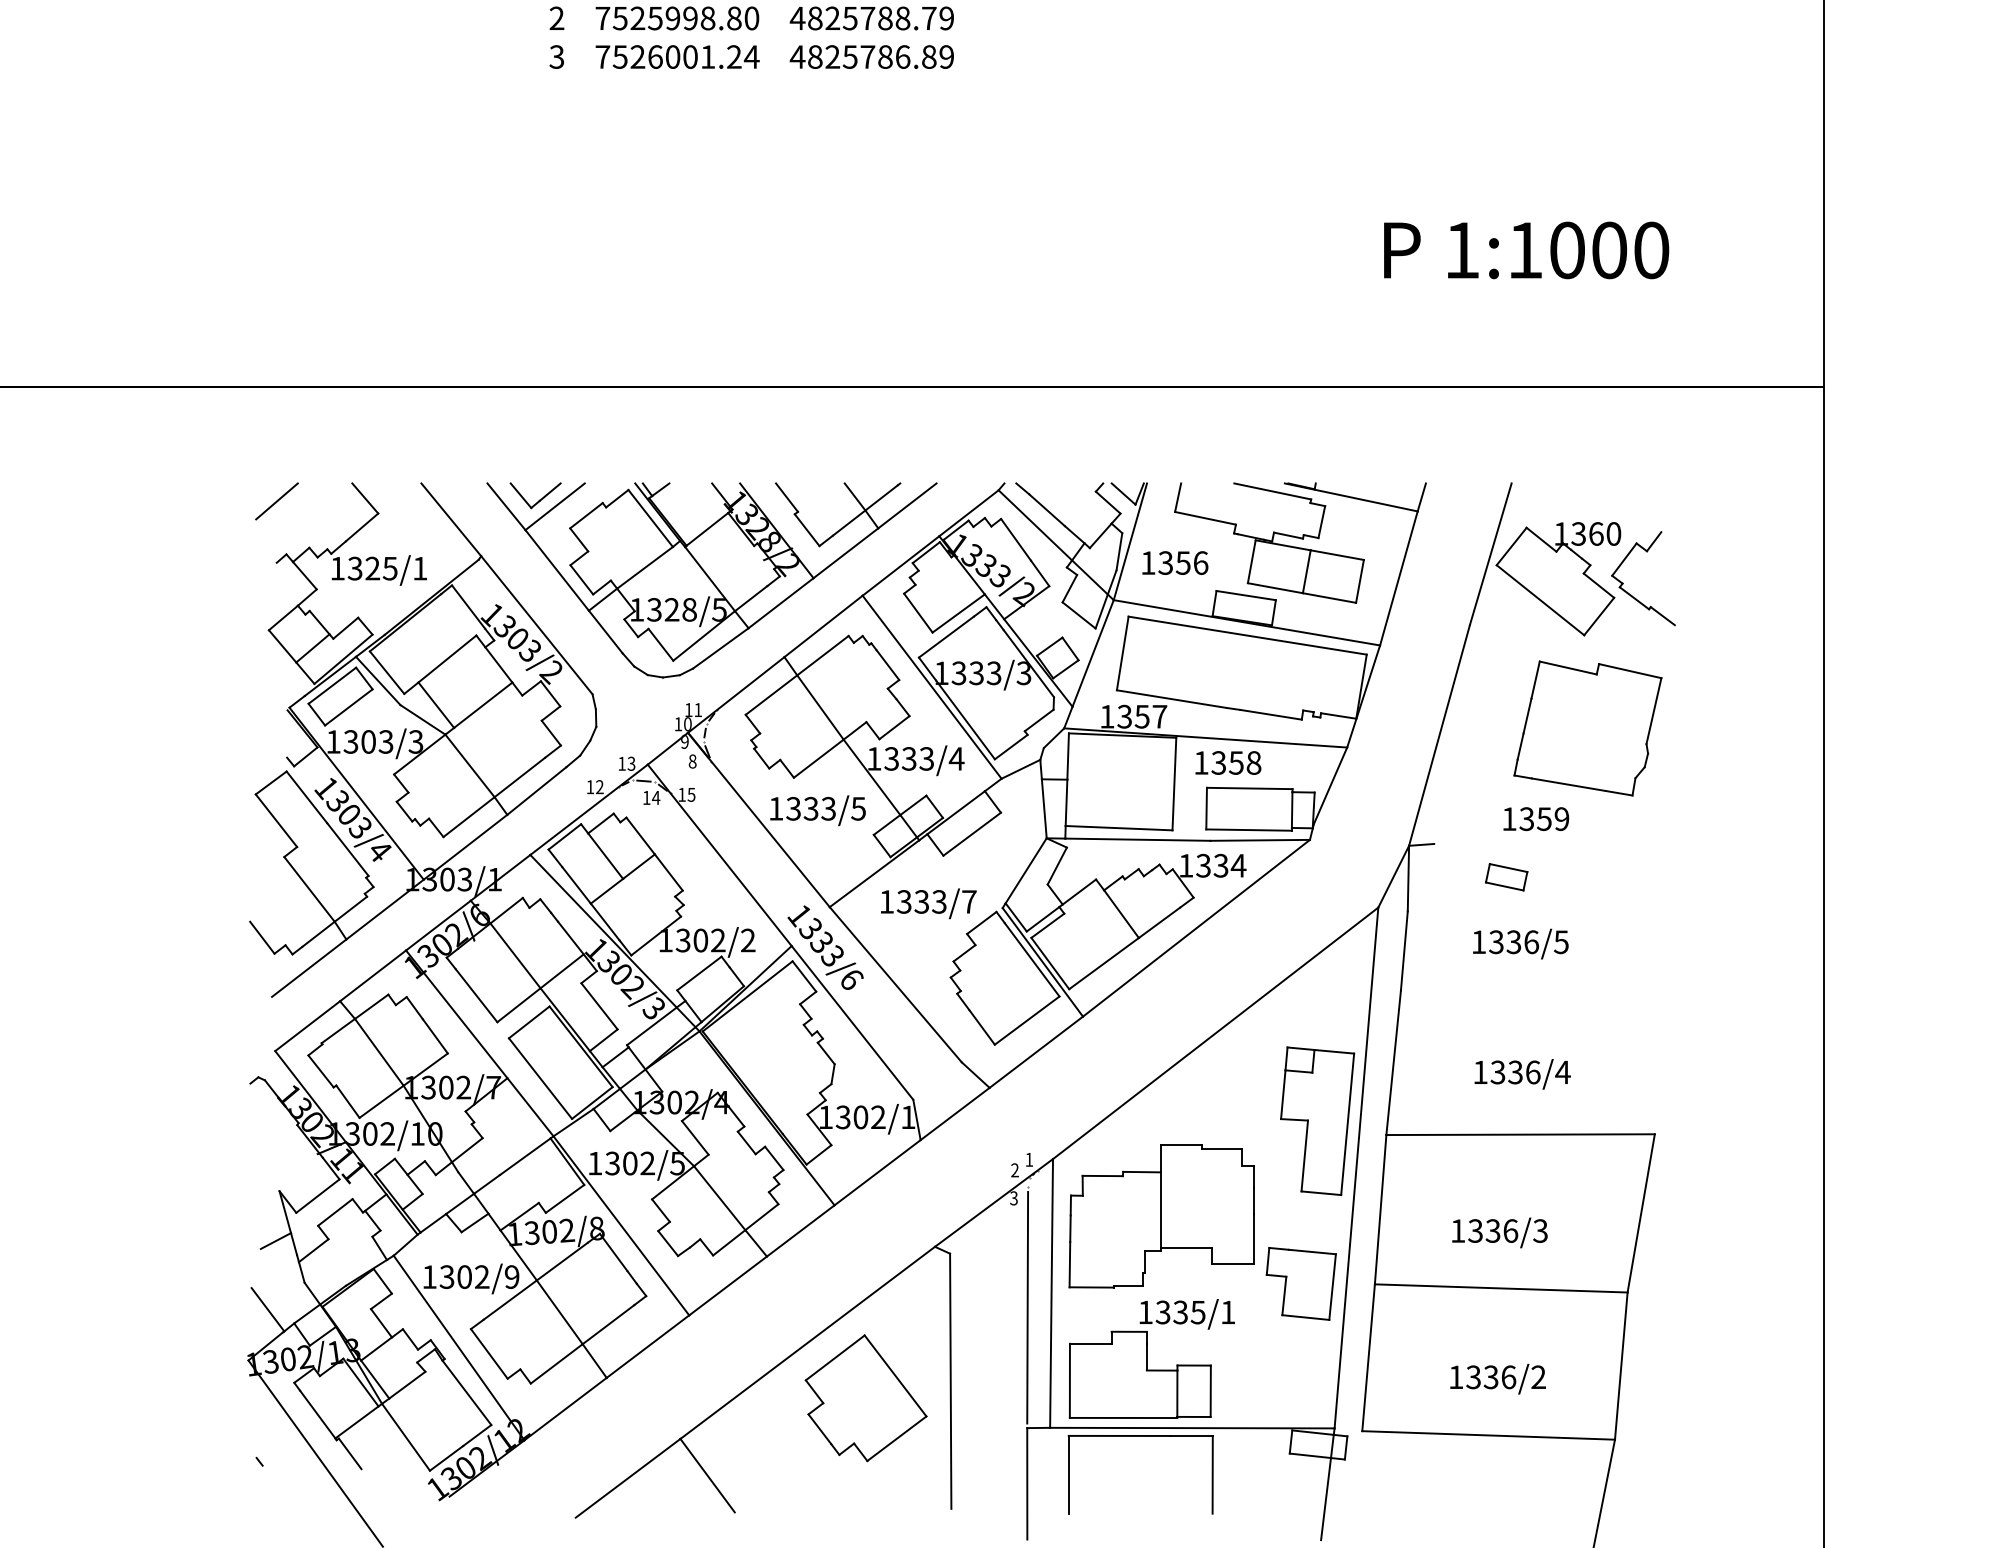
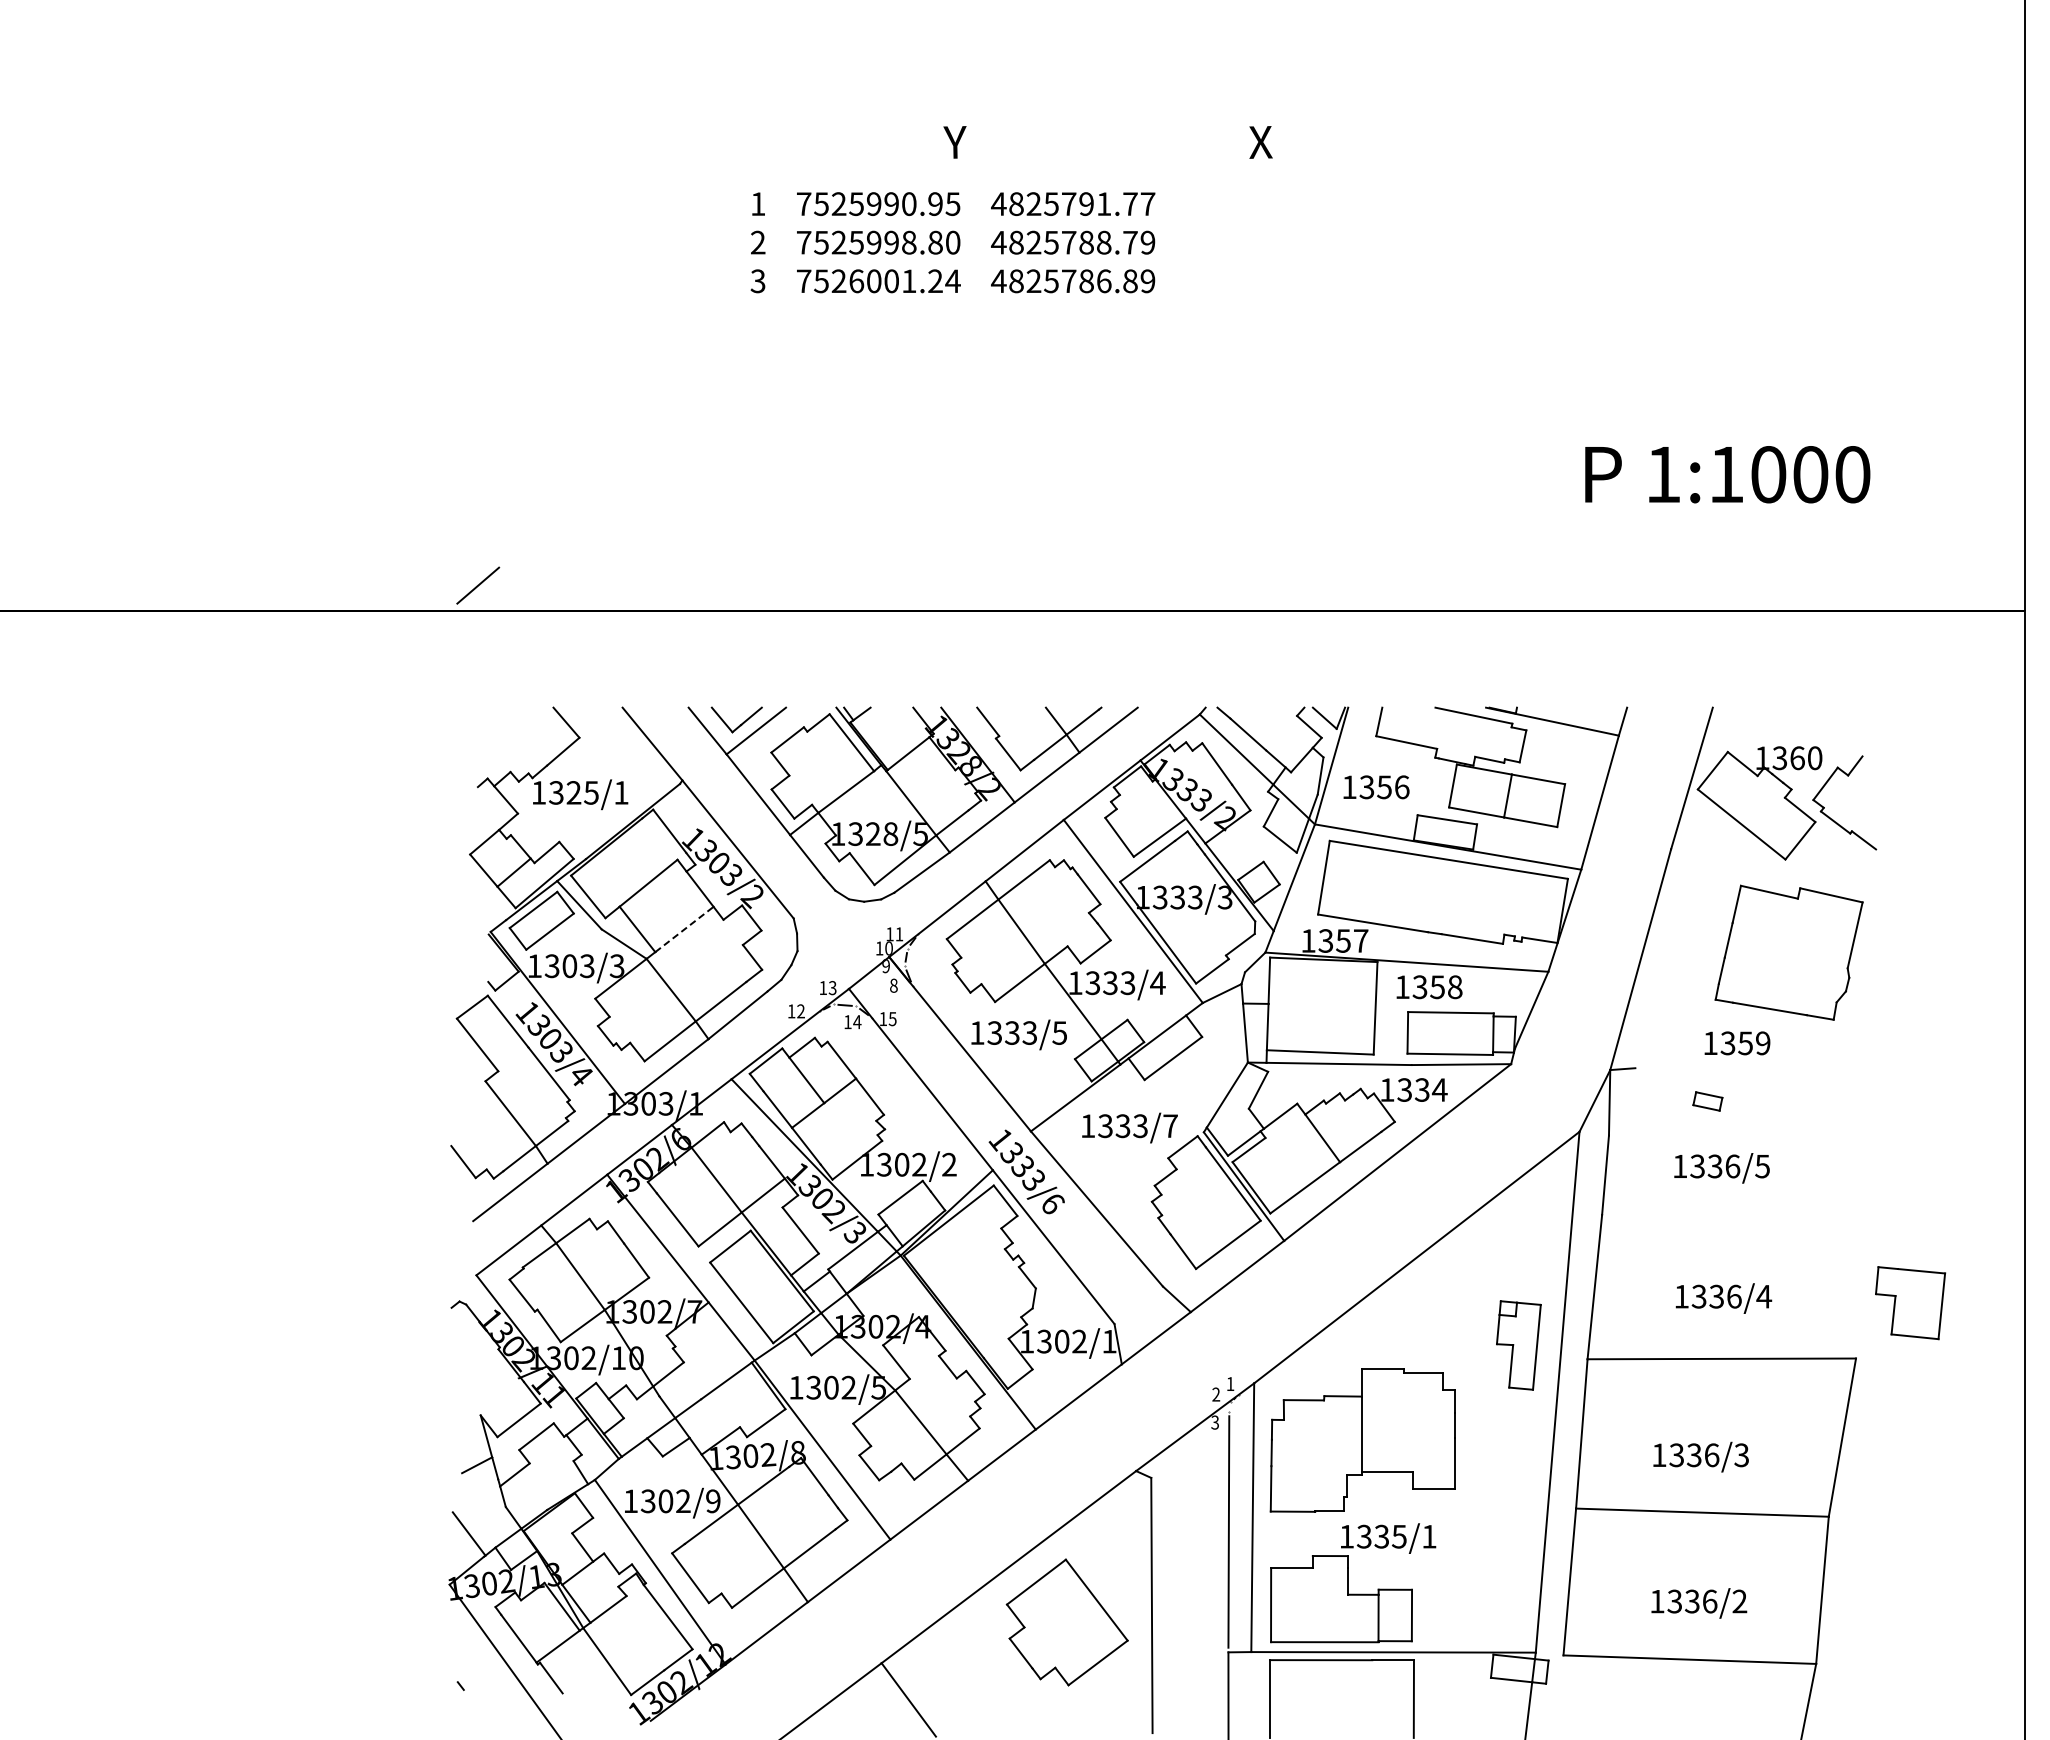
line: (277, 501) -> (478, 585), moved
line: (483, 705) -> (684, 929), solid -> dashed
part: (1506, 877) -> (1707, 1101), size x0.7
part: (1317, 1121) -> (1518, 1345), size x0.6
part: (1301, 1284) -> (1910, 1303), moved

